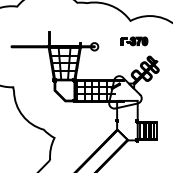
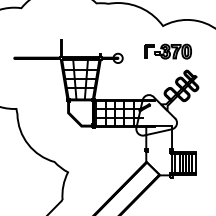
part: (134, 41) -> (167, 51), size x1.43

